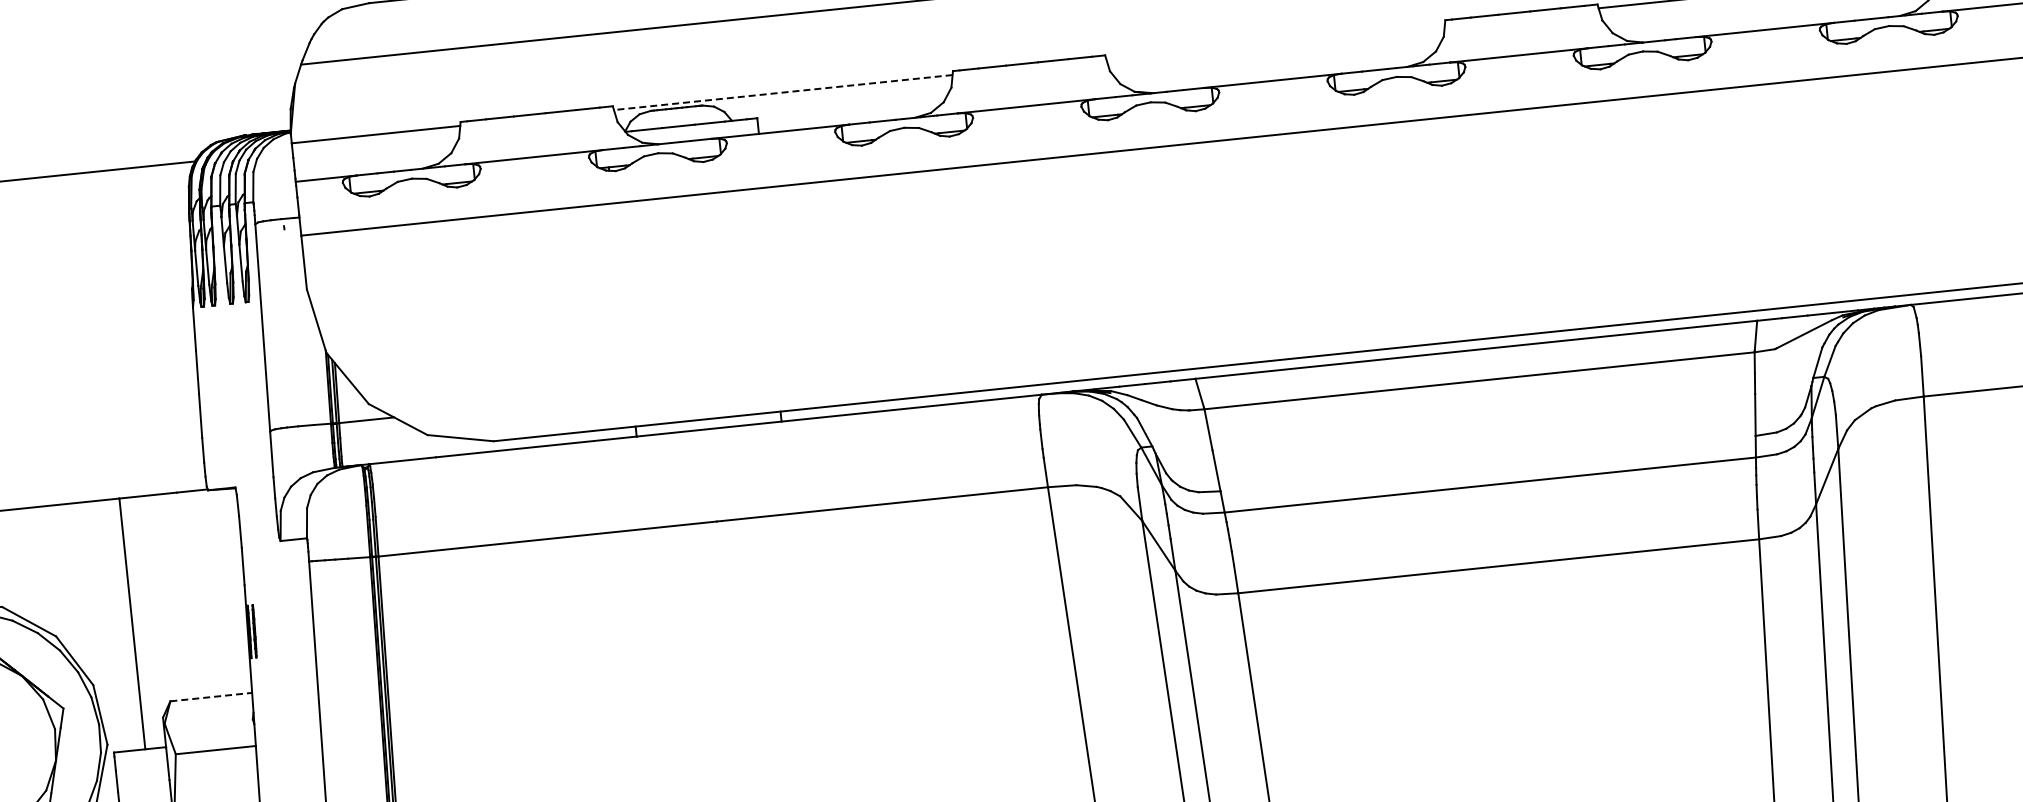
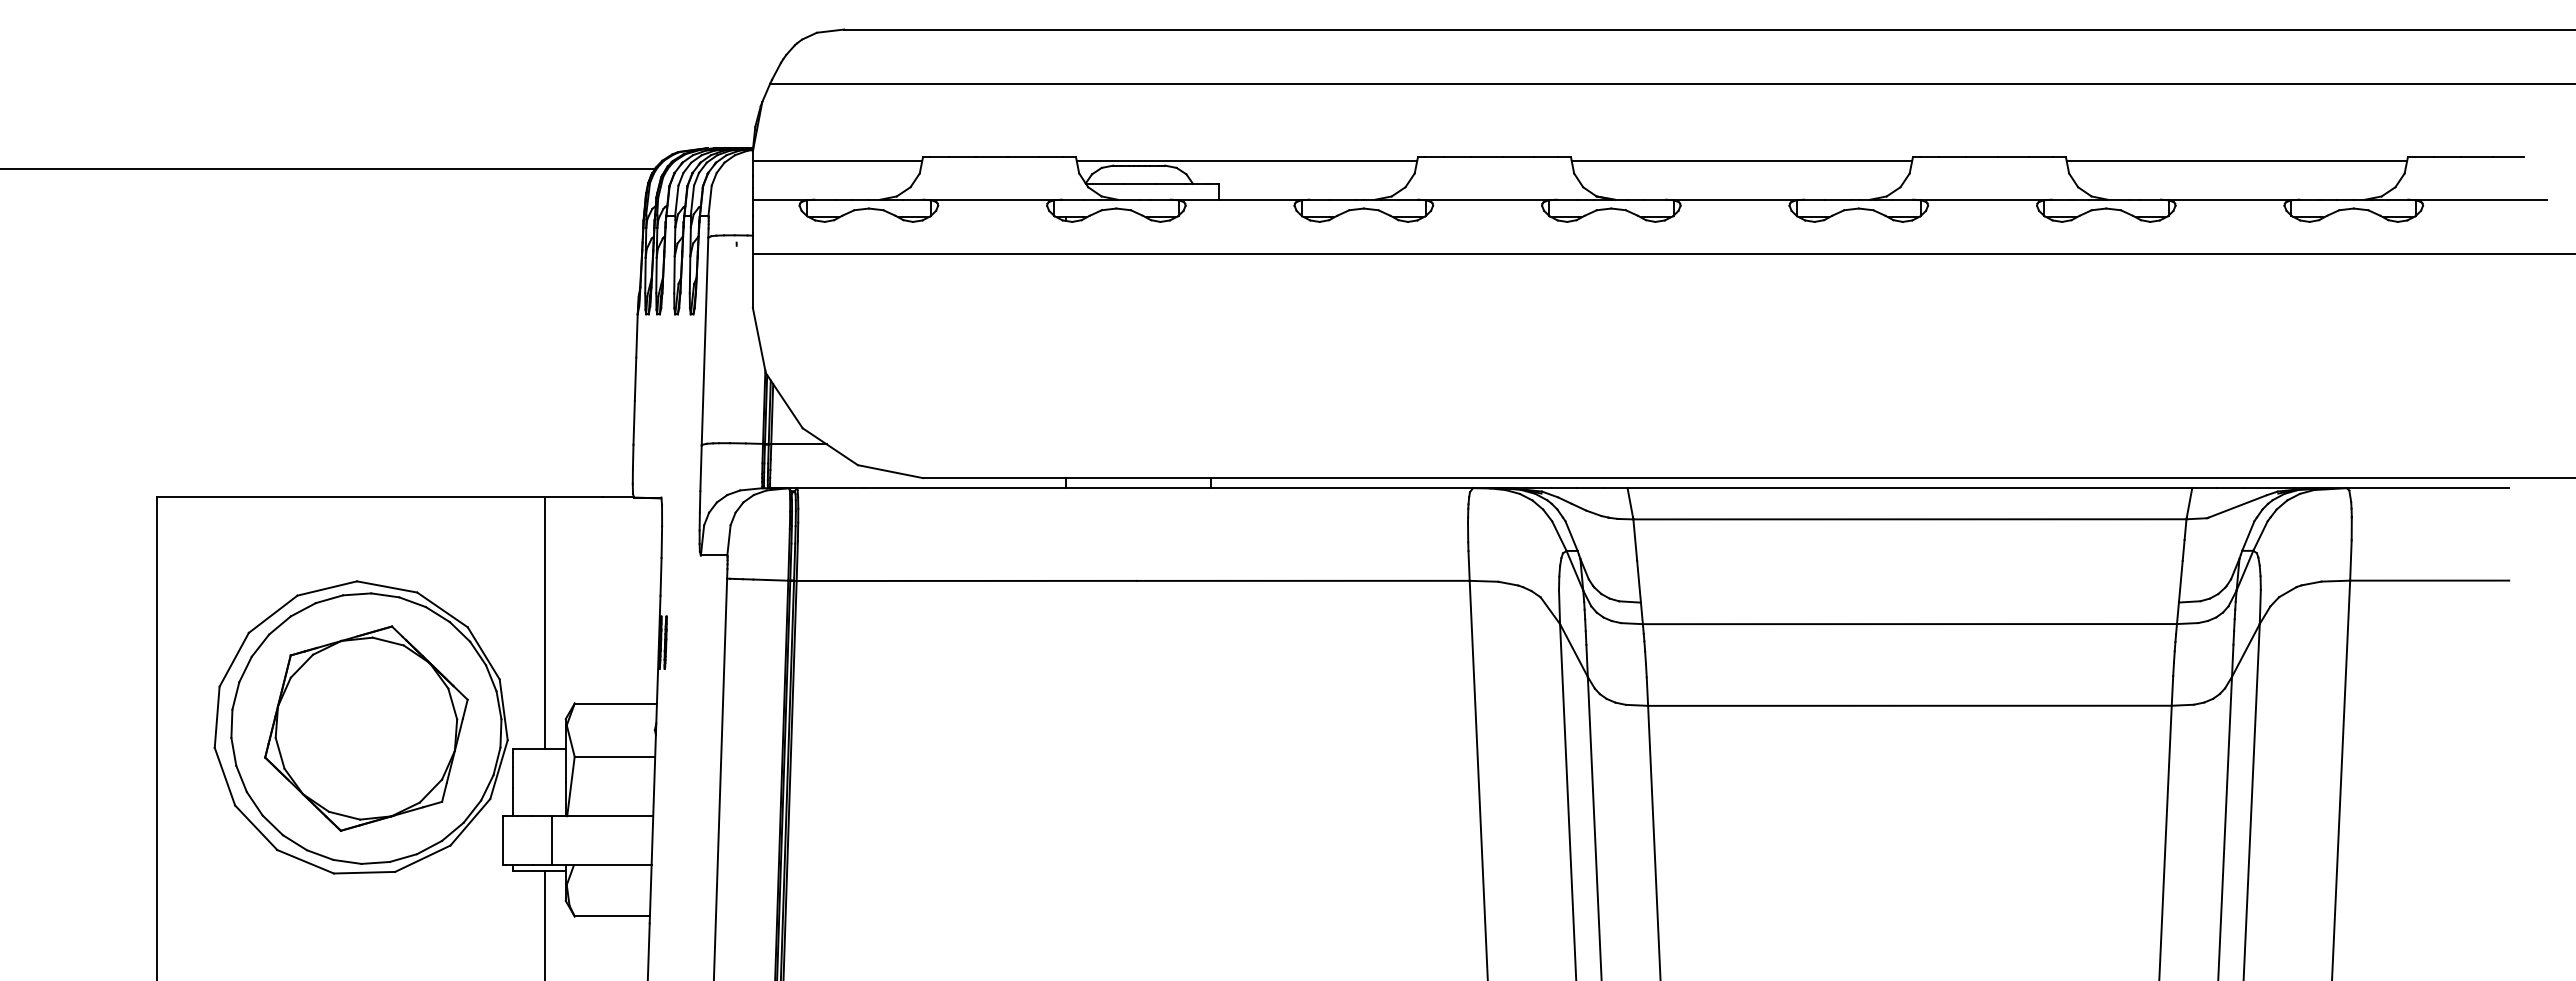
line: (1275, 42) -> (1741, 161), added
line: (782, 93) -> (1246, 161), dashed -> solid
line: (211, 696) -> (616, 703), dashed -> solid

